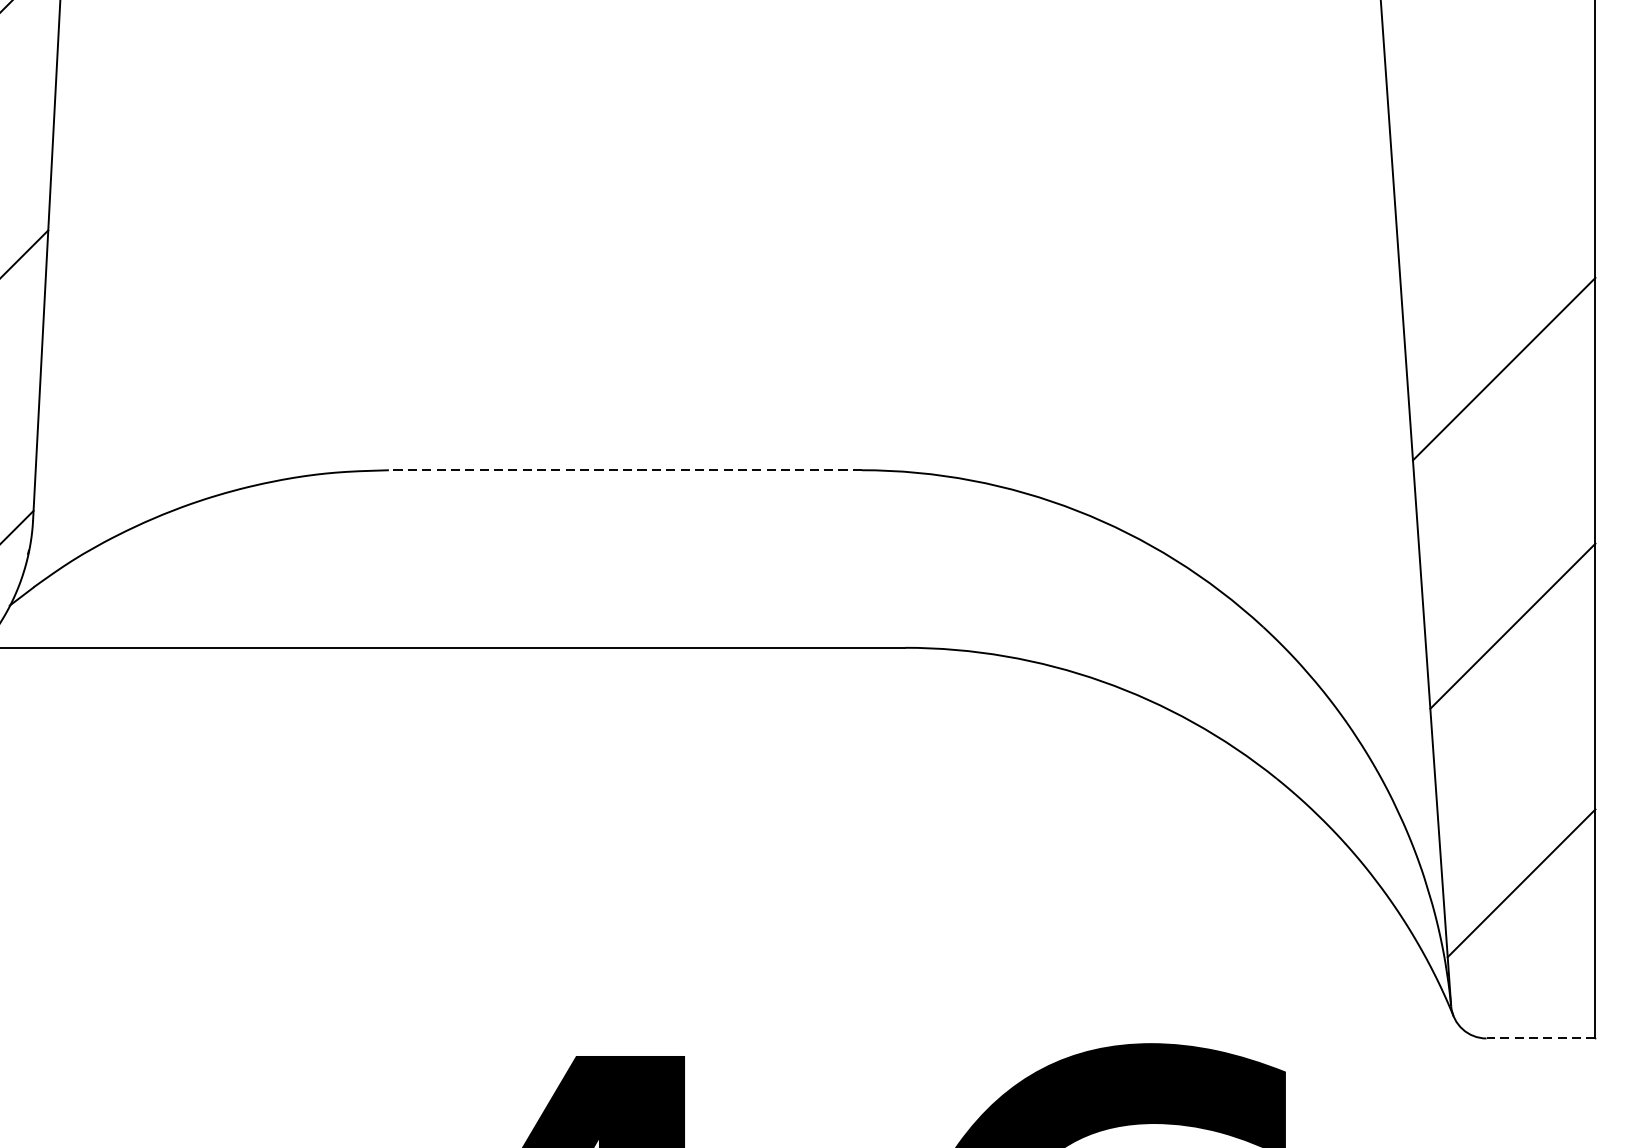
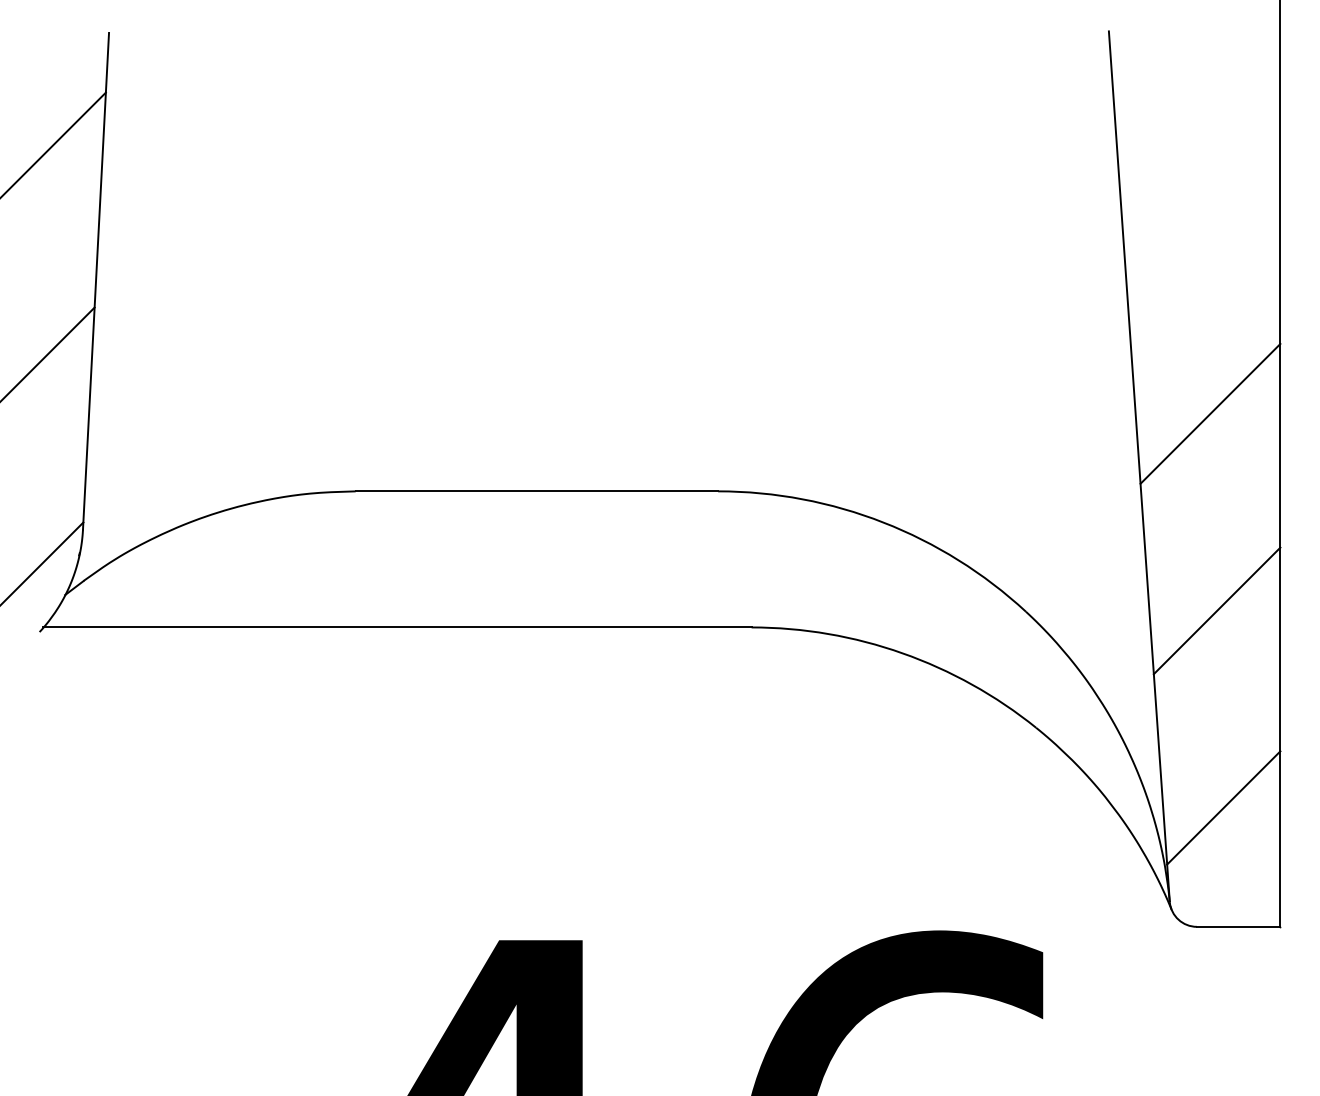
line: (624, 470) -> (536, 491), dashed -> solid
line: (1540, 1038) -> (1238, 926), dashed -> solid

